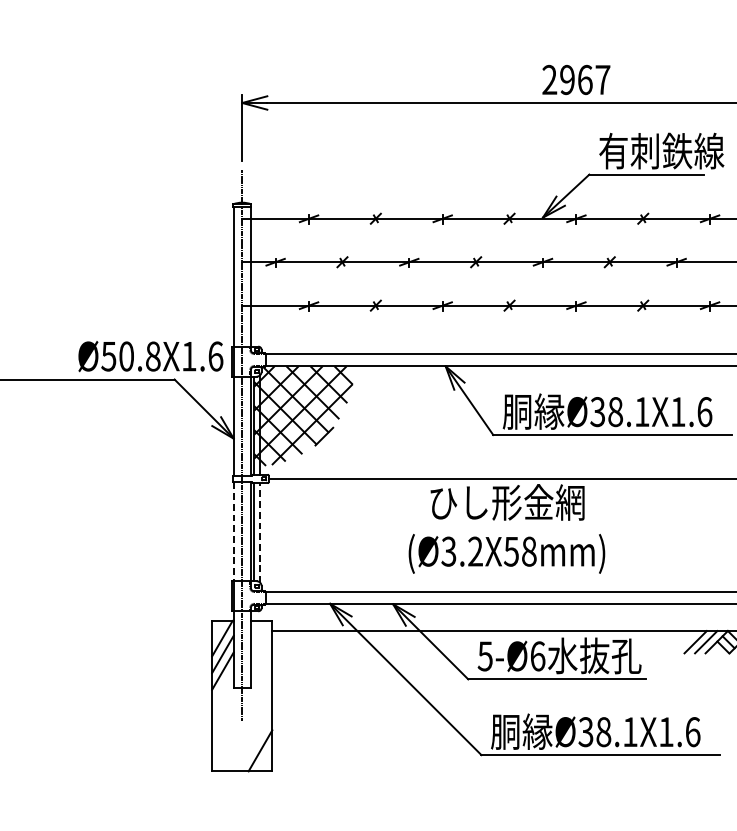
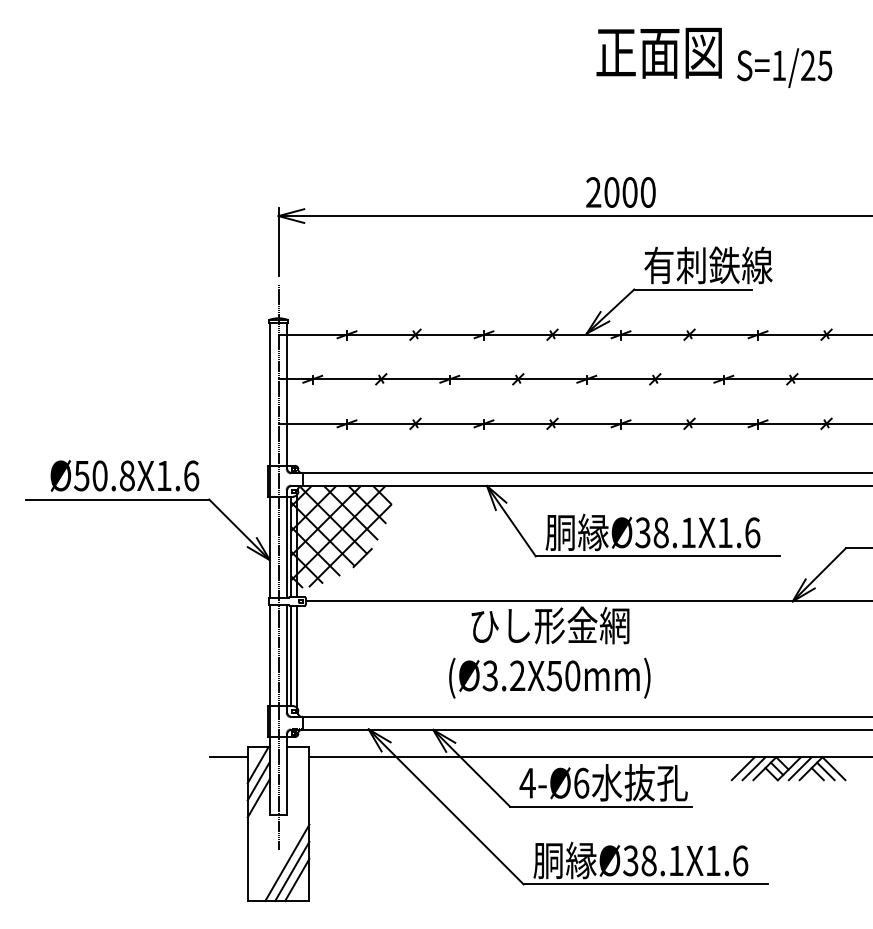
text: (584, 79) -> (629, 192), 2967 -> 2000
text: (150, 356) -> (124, 475), moved
line: (233, 531) -> (269, 655), dashed -> solid
line: (260, 532) -> (297, 656), dashed -> solid
text: (529, 551) -> (572, 675), (Ø3.2X58mm) -> (Ø3.2X50mm)
line: (193, 631) -> (228, 757), added
text: (485, 656) -> (527, 783), 5-Ø6 -> 4-Ø6
line: (250, 733) -> (287, 862), added
line: (255, 742) -> (292, 871), added

